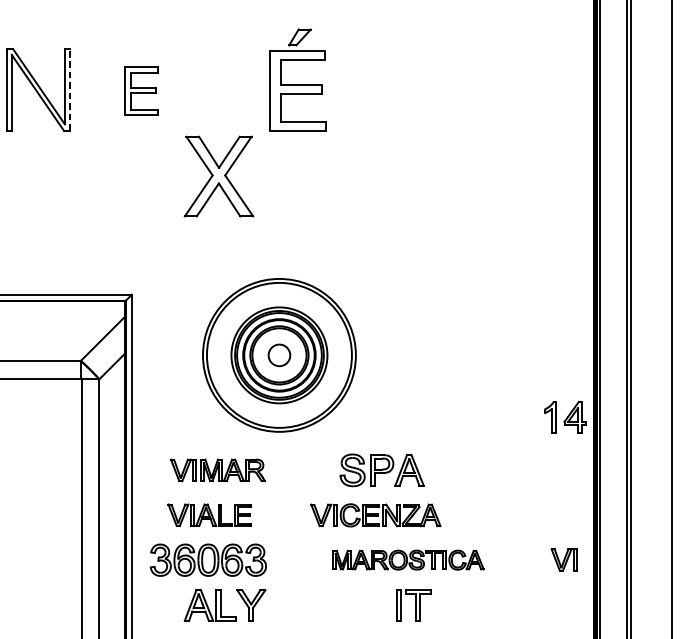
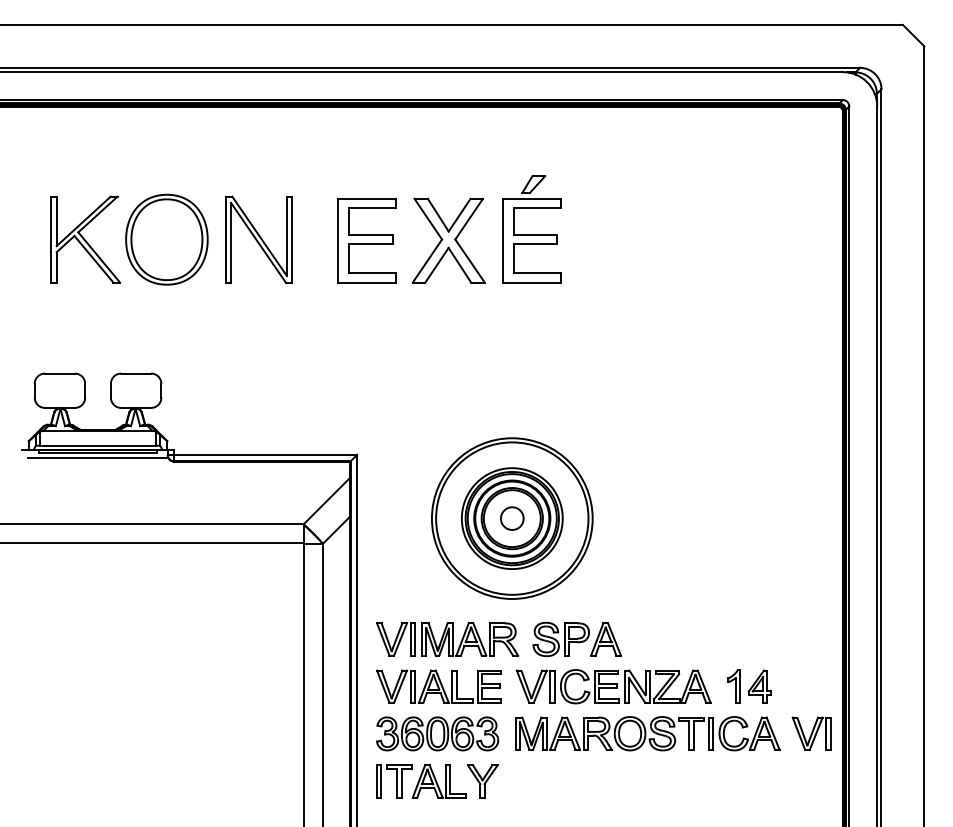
line: (70, 89) -> (292, 239), dashed -> solid
part: (140, 90) -> (366, 240), size x1.67
part: (218, 176) -> (448, 240), moved
part: (565, 417) -> (749, 686), moved
part: (217, 470) -> (447, 639), size x1.43
part: (381, 470) -> (576, 639), moved
part: (209, 515) -> (438, 686), size x1.43
part: (375, 515) -> (613, 686), size x1.43
part: (408, 559) -> (647, 733), size x1.67
part: (564, 559) -> (811, 733), size x1.43
part: (413, 605) -> (394, 781), moved

